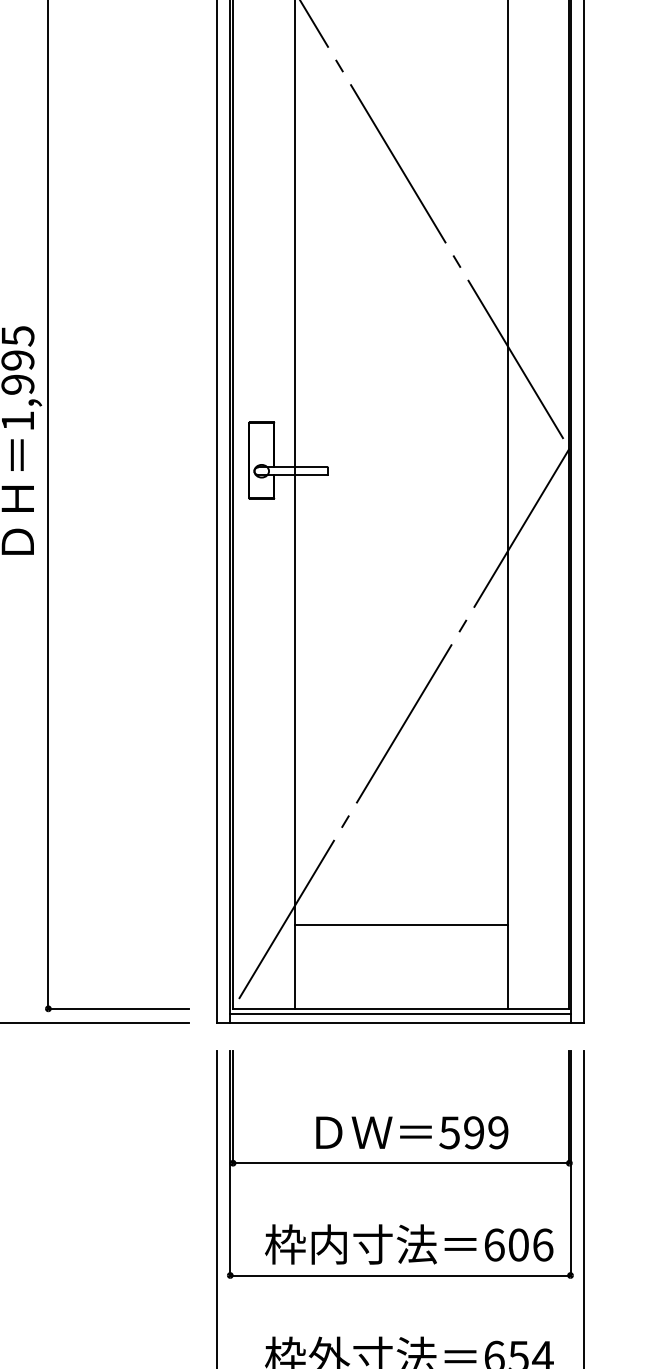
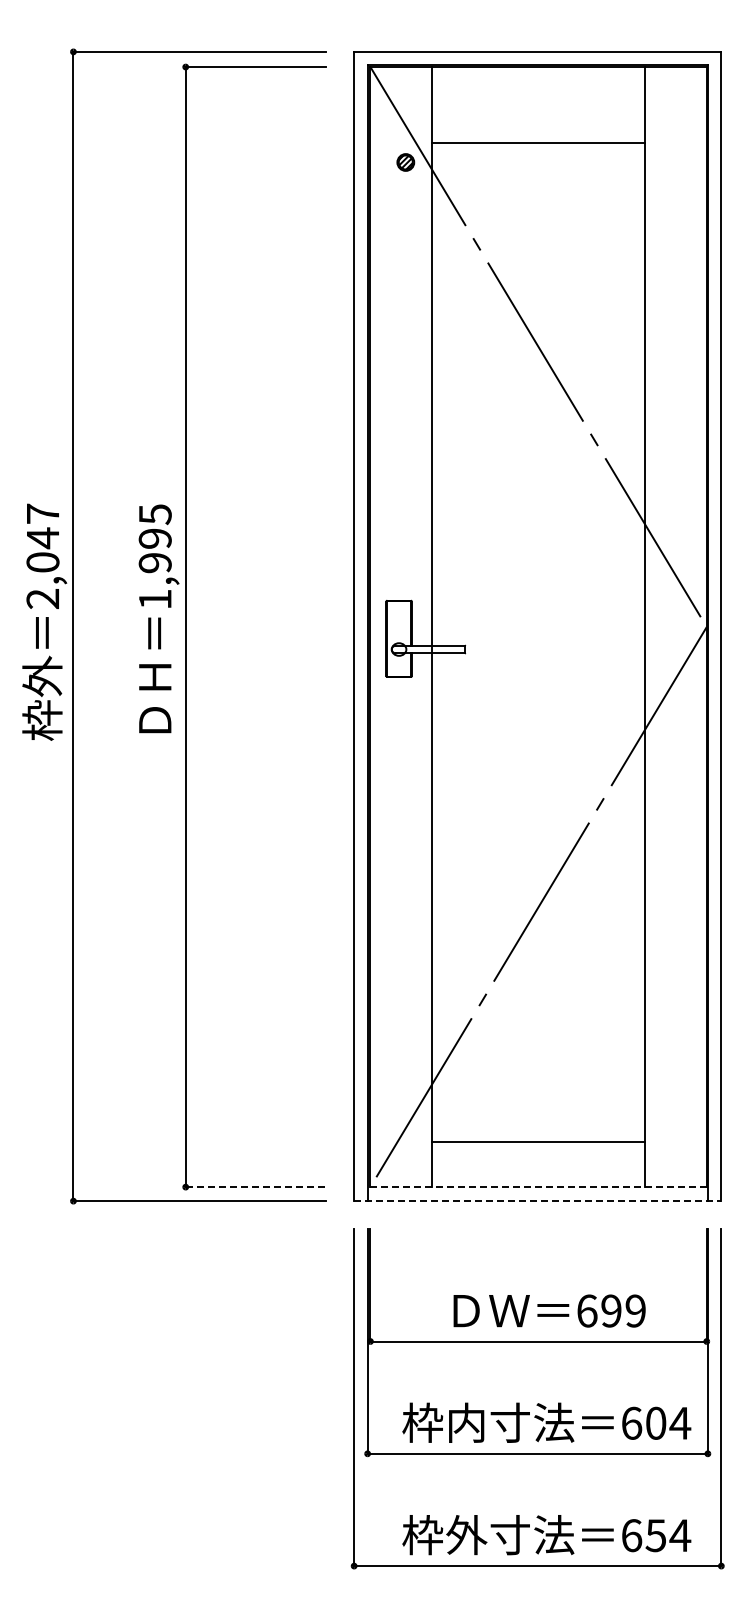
line: (401, 924) -> (538, 1141), moved
line: (119, 1009) -> (256, 1187), solid -> dashed
line: (402, 1009) -> (539, 1187), solid -> dashed
line: (400, 1014) -> (537, 1192), removed
line: (400, 1023) -> (537, 1201), solid -> dashed
text: (449, 1132) -> (586, 1310), 599 -> 699
text: (543, 1244) -> (680, 1422), 606 -> 604

